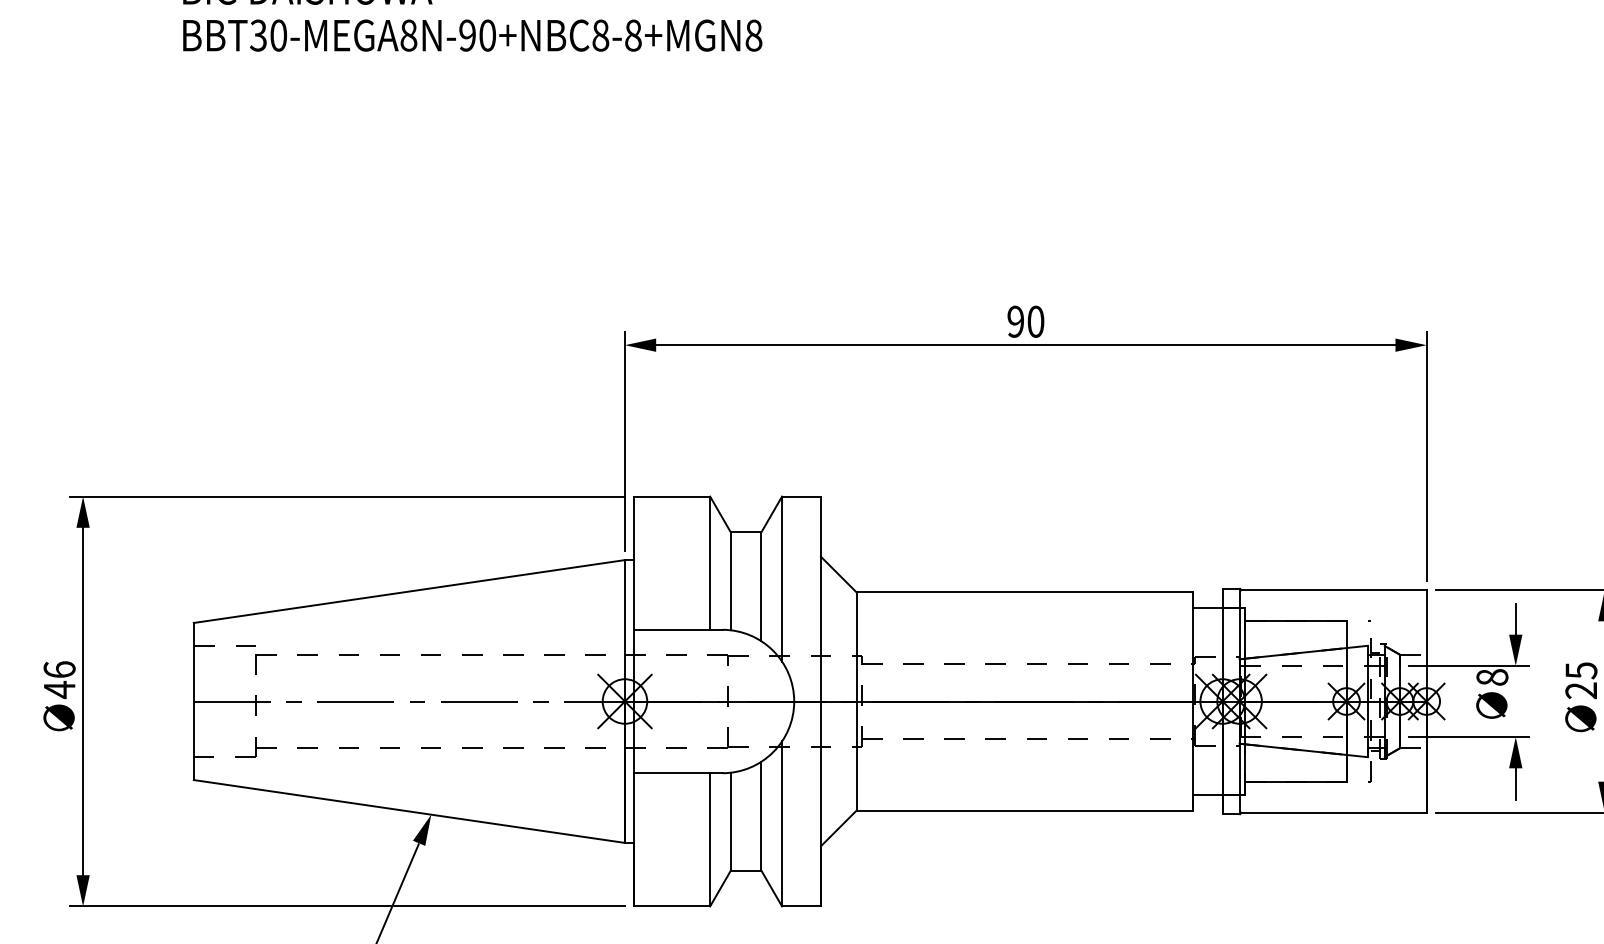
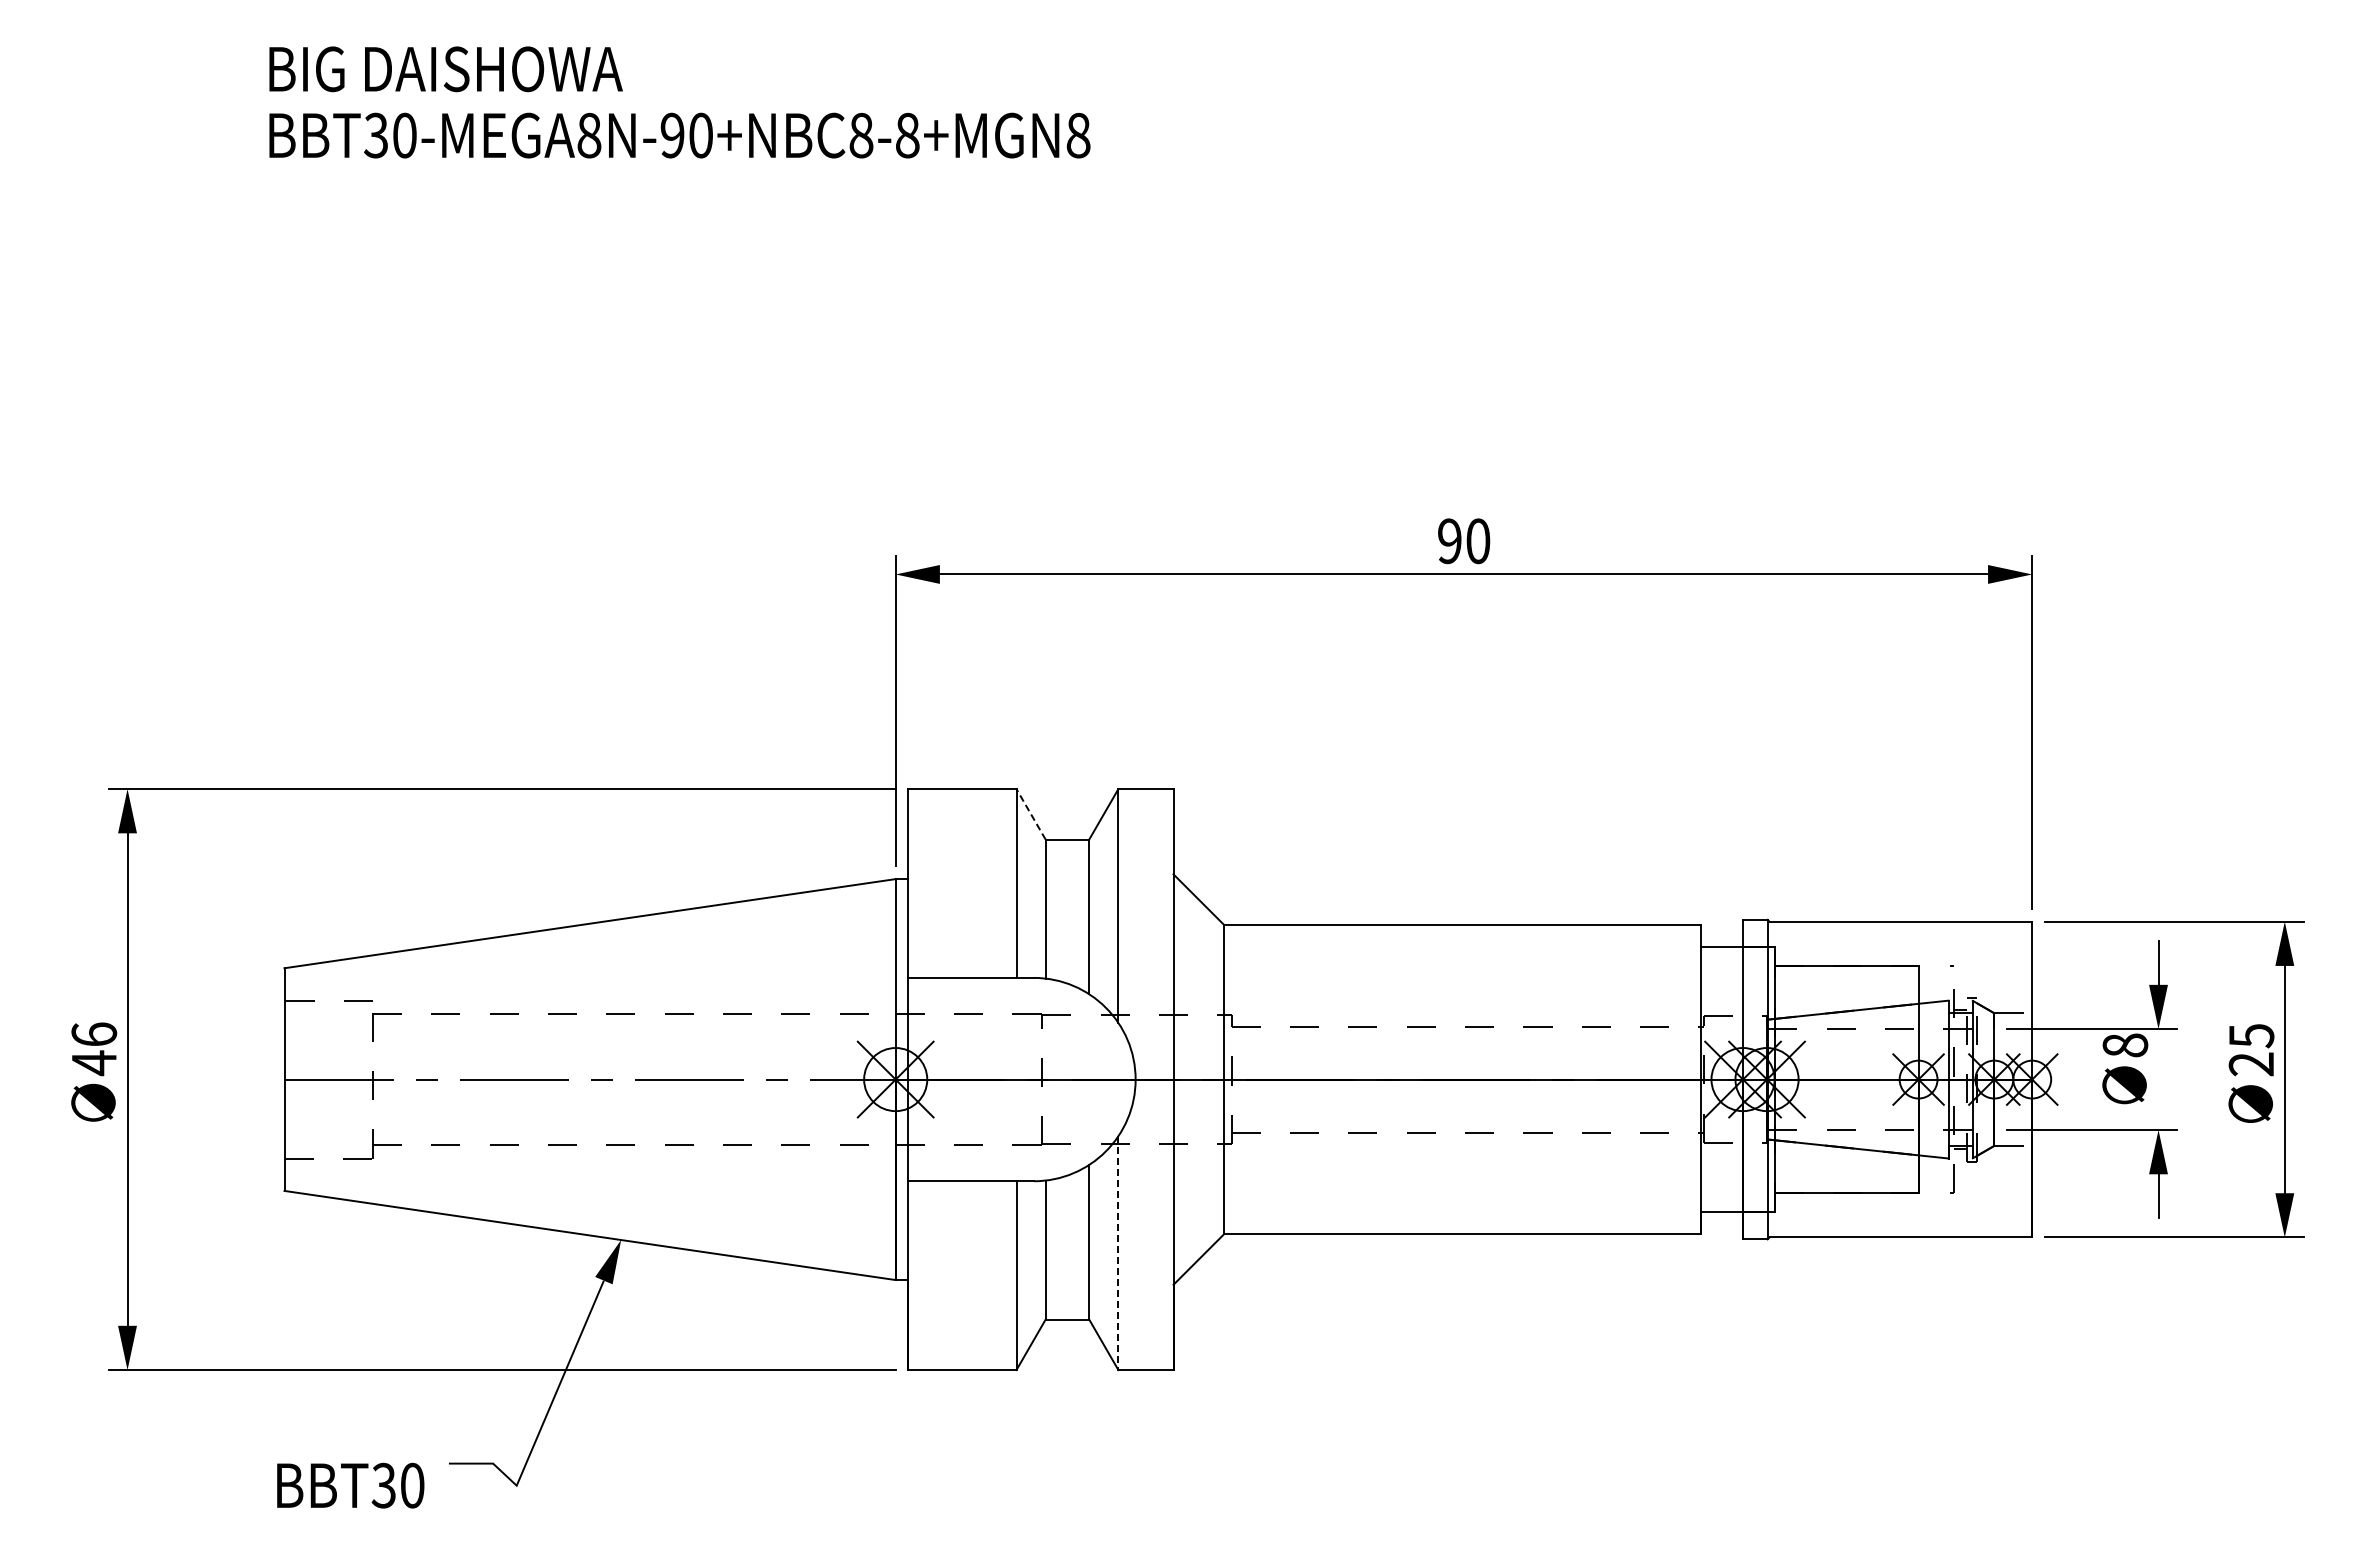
line: (720, 513) -> (1030, 813), solid -> dashed
line: (782, 824) -> (1118, 1253), solid -> dashed

